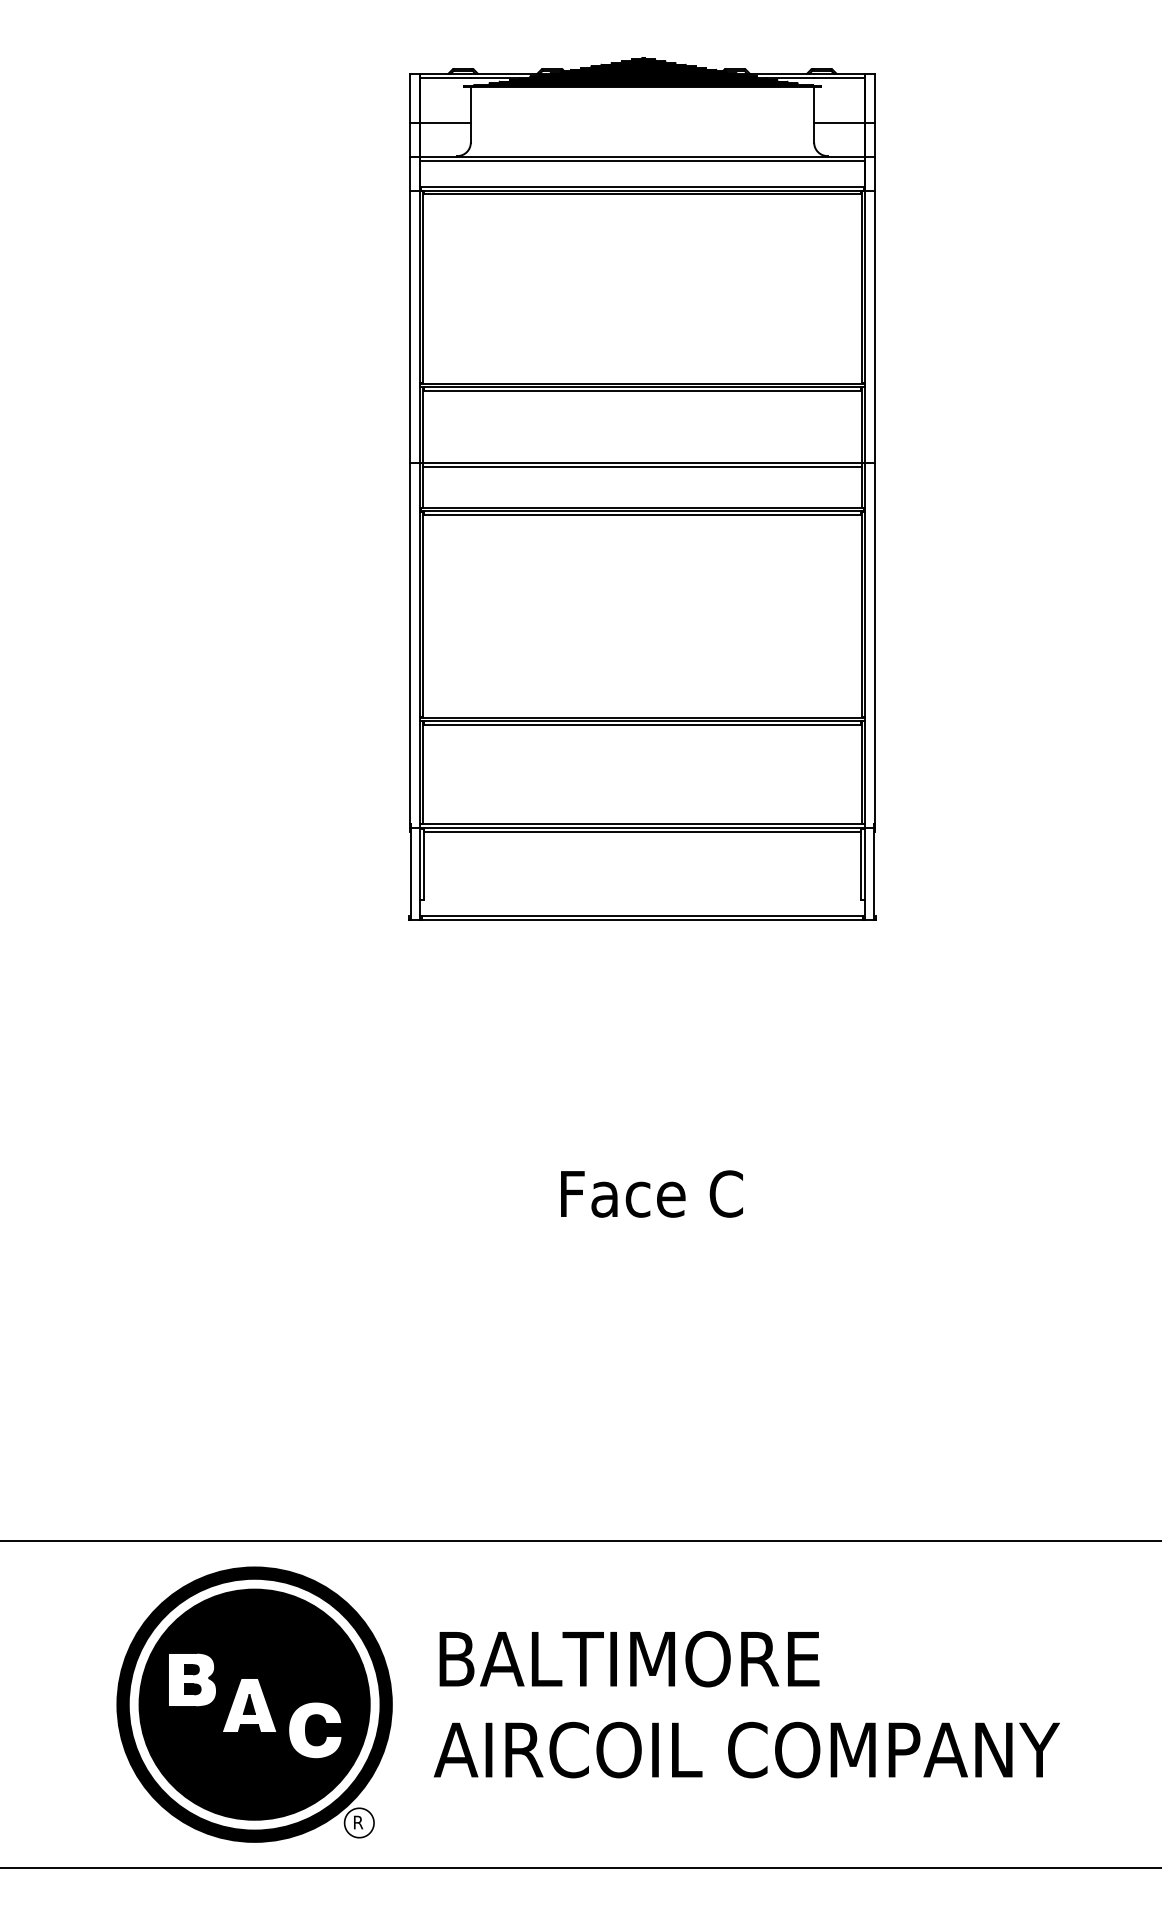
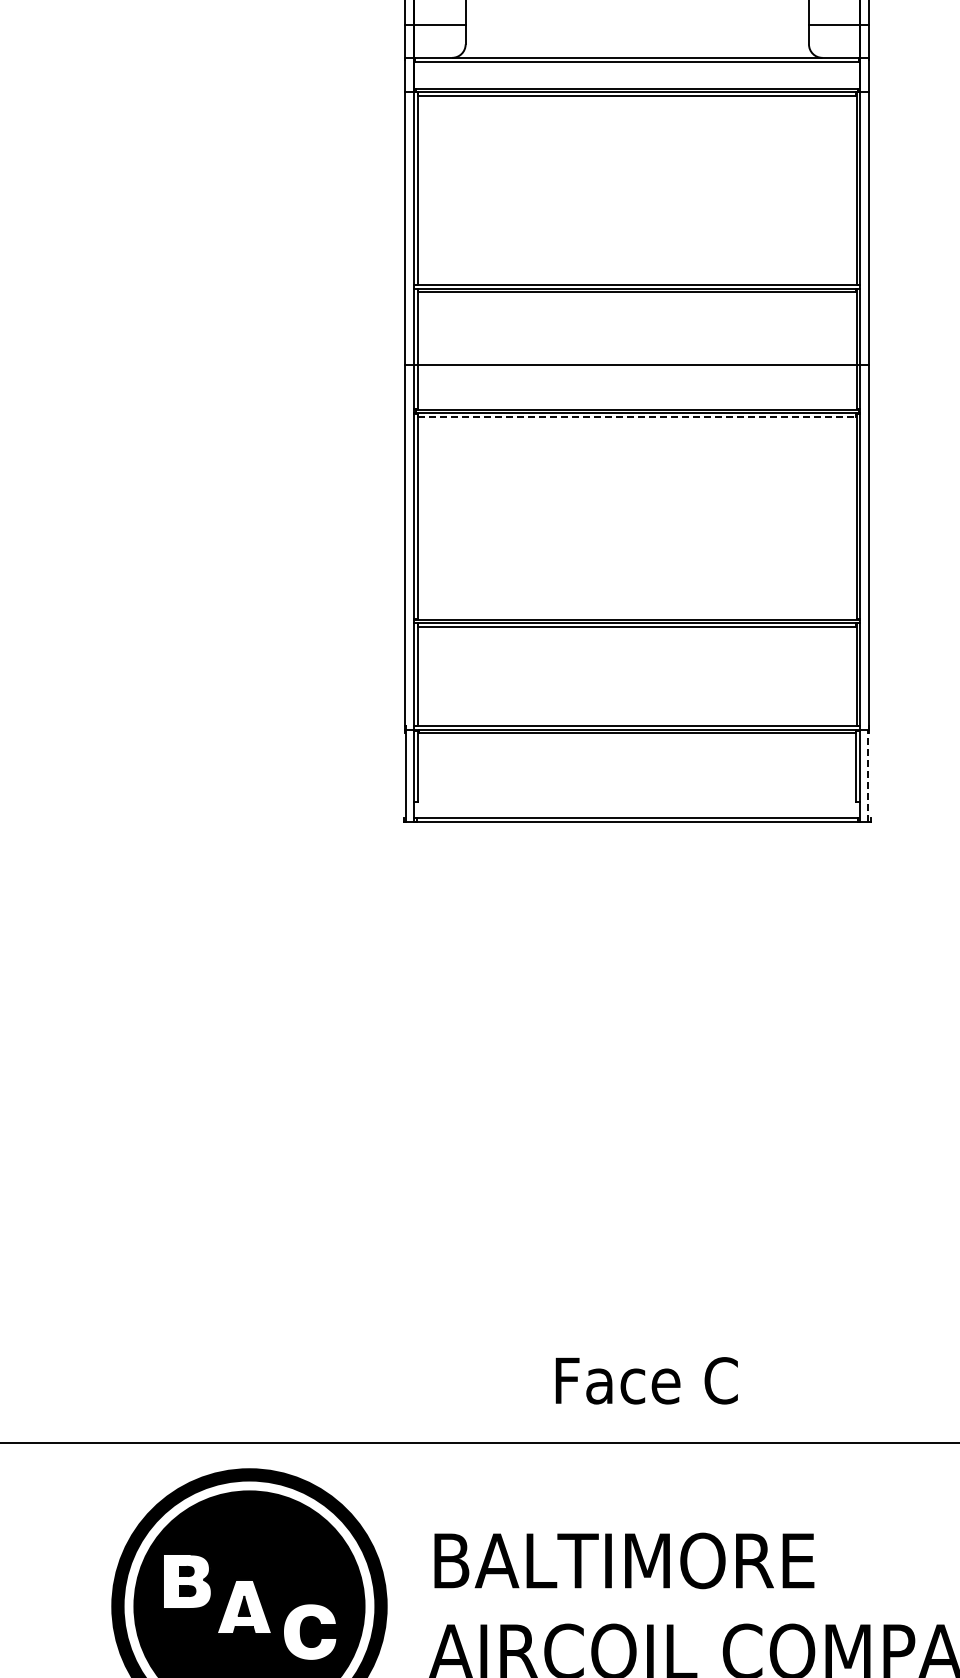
line: (642, 466) -> (637, 368), removed
line: (642, 515) -> (637, 417), solid -> dashed
line: (873, 874) -> (868, 776), solid -> dashed
text: (651, 1193) -> (646, 1380), moved

